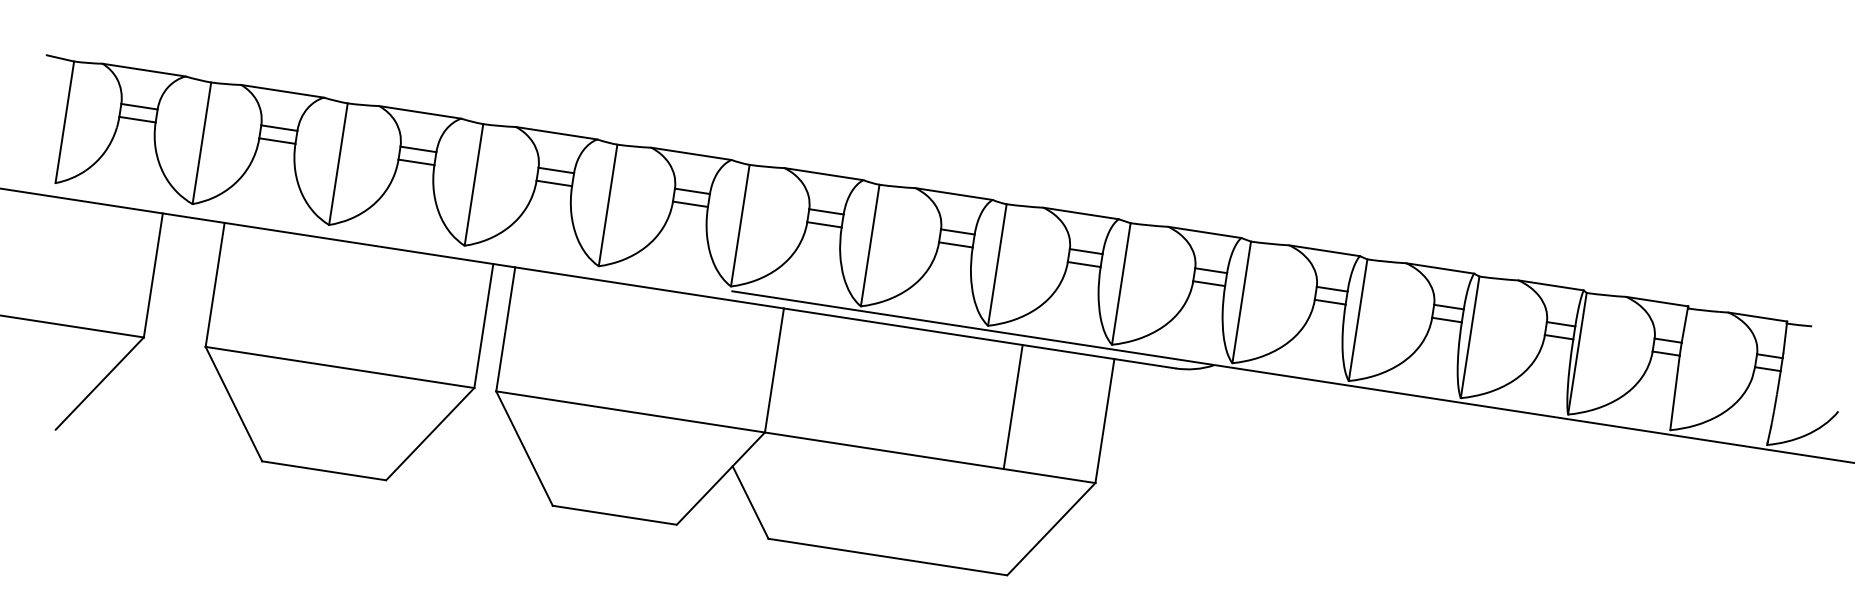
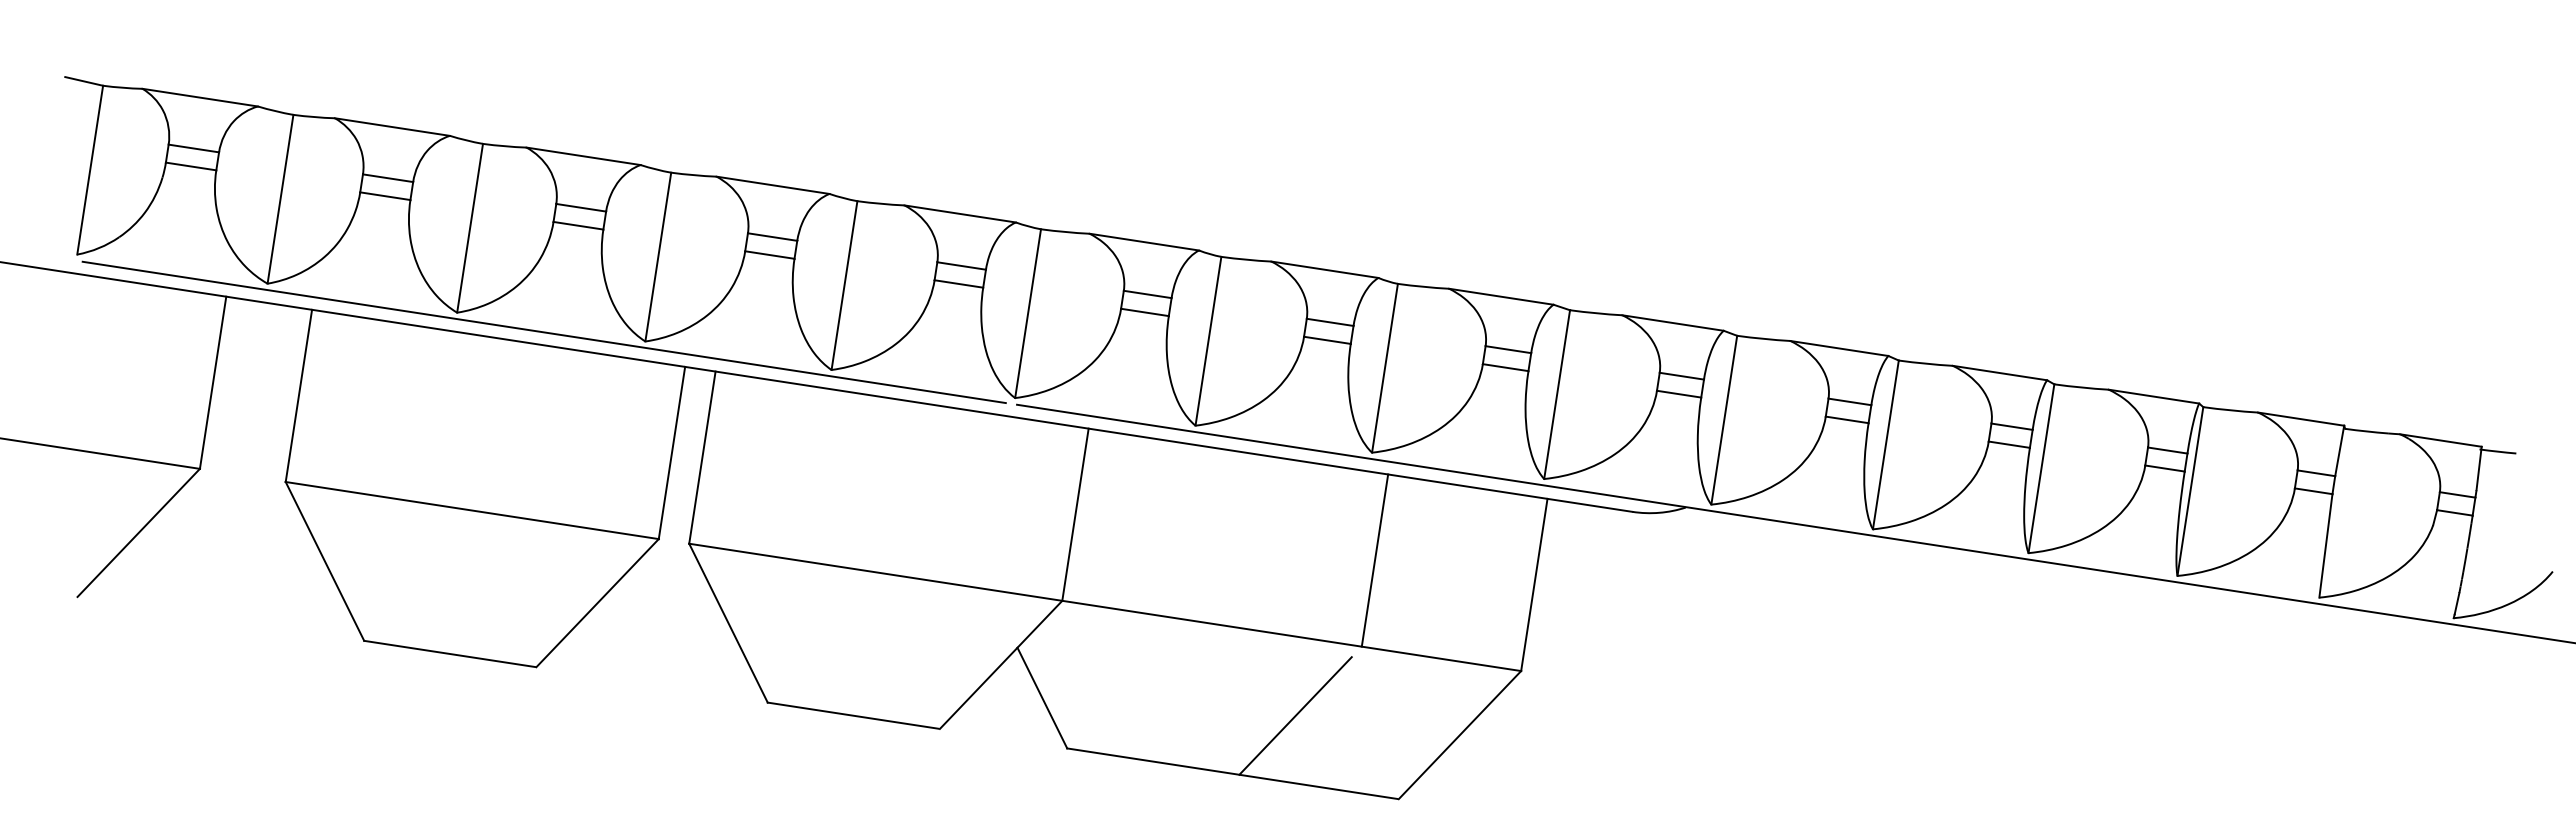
line: (391, 239) -> (543, 332), added
line: (1012, 407) -> (1374, 560), moved
line: (932, 515) -> (1295, 715), added

